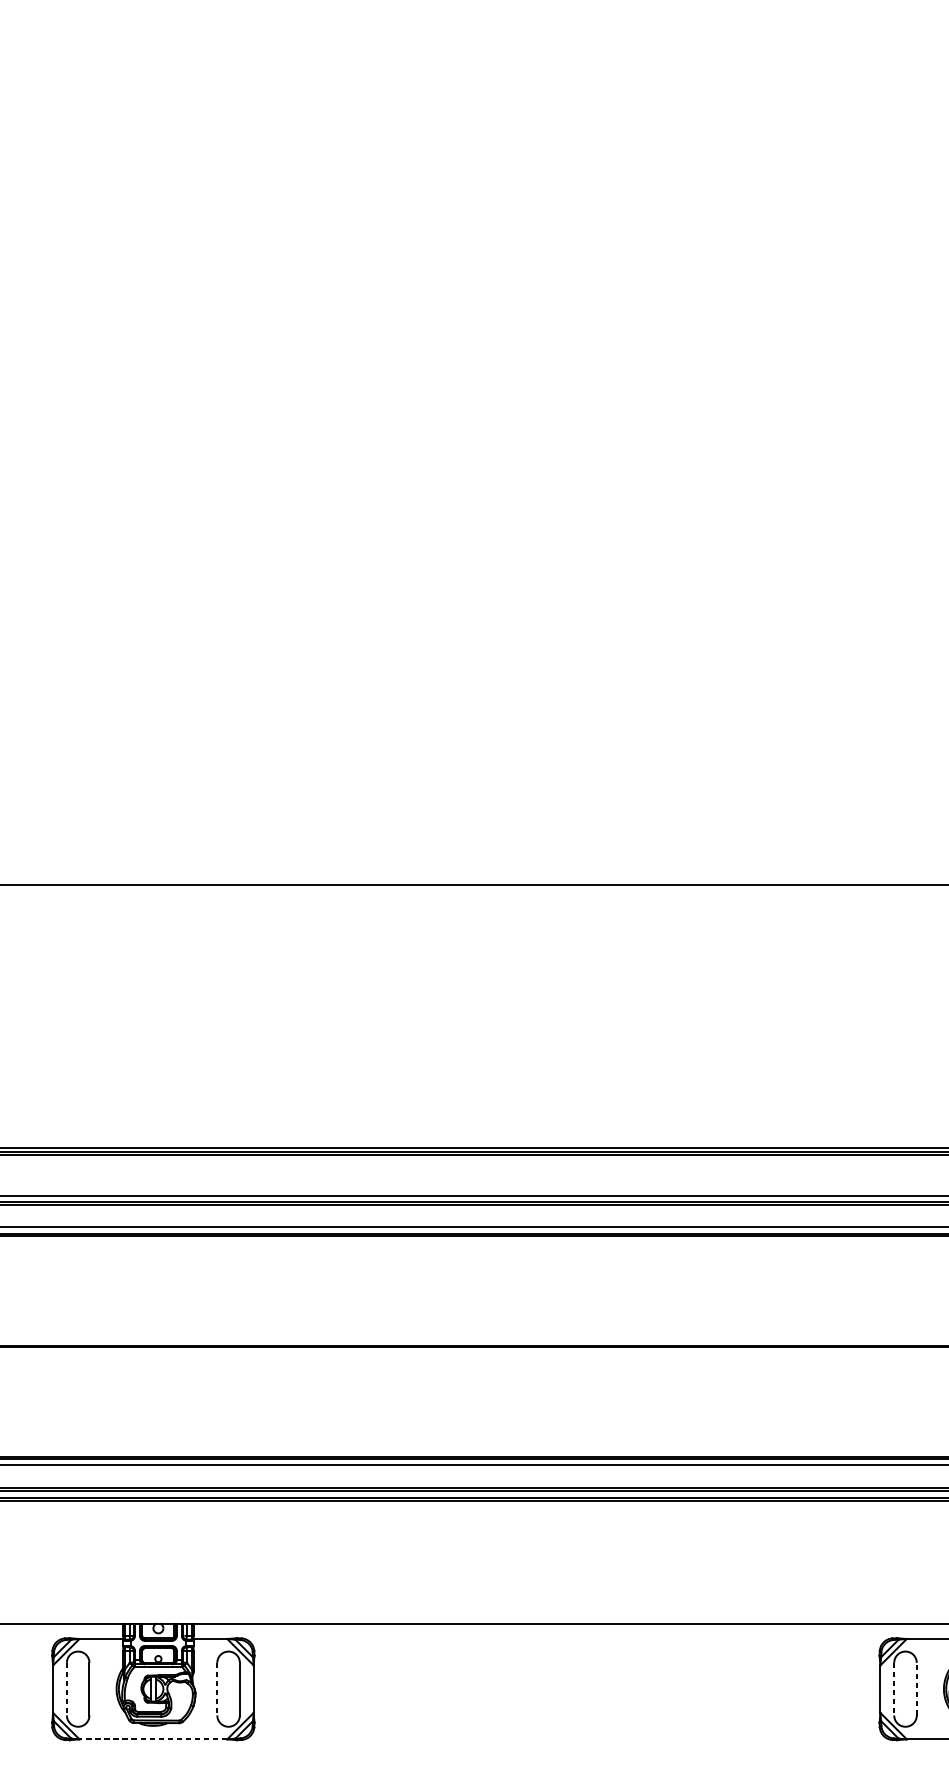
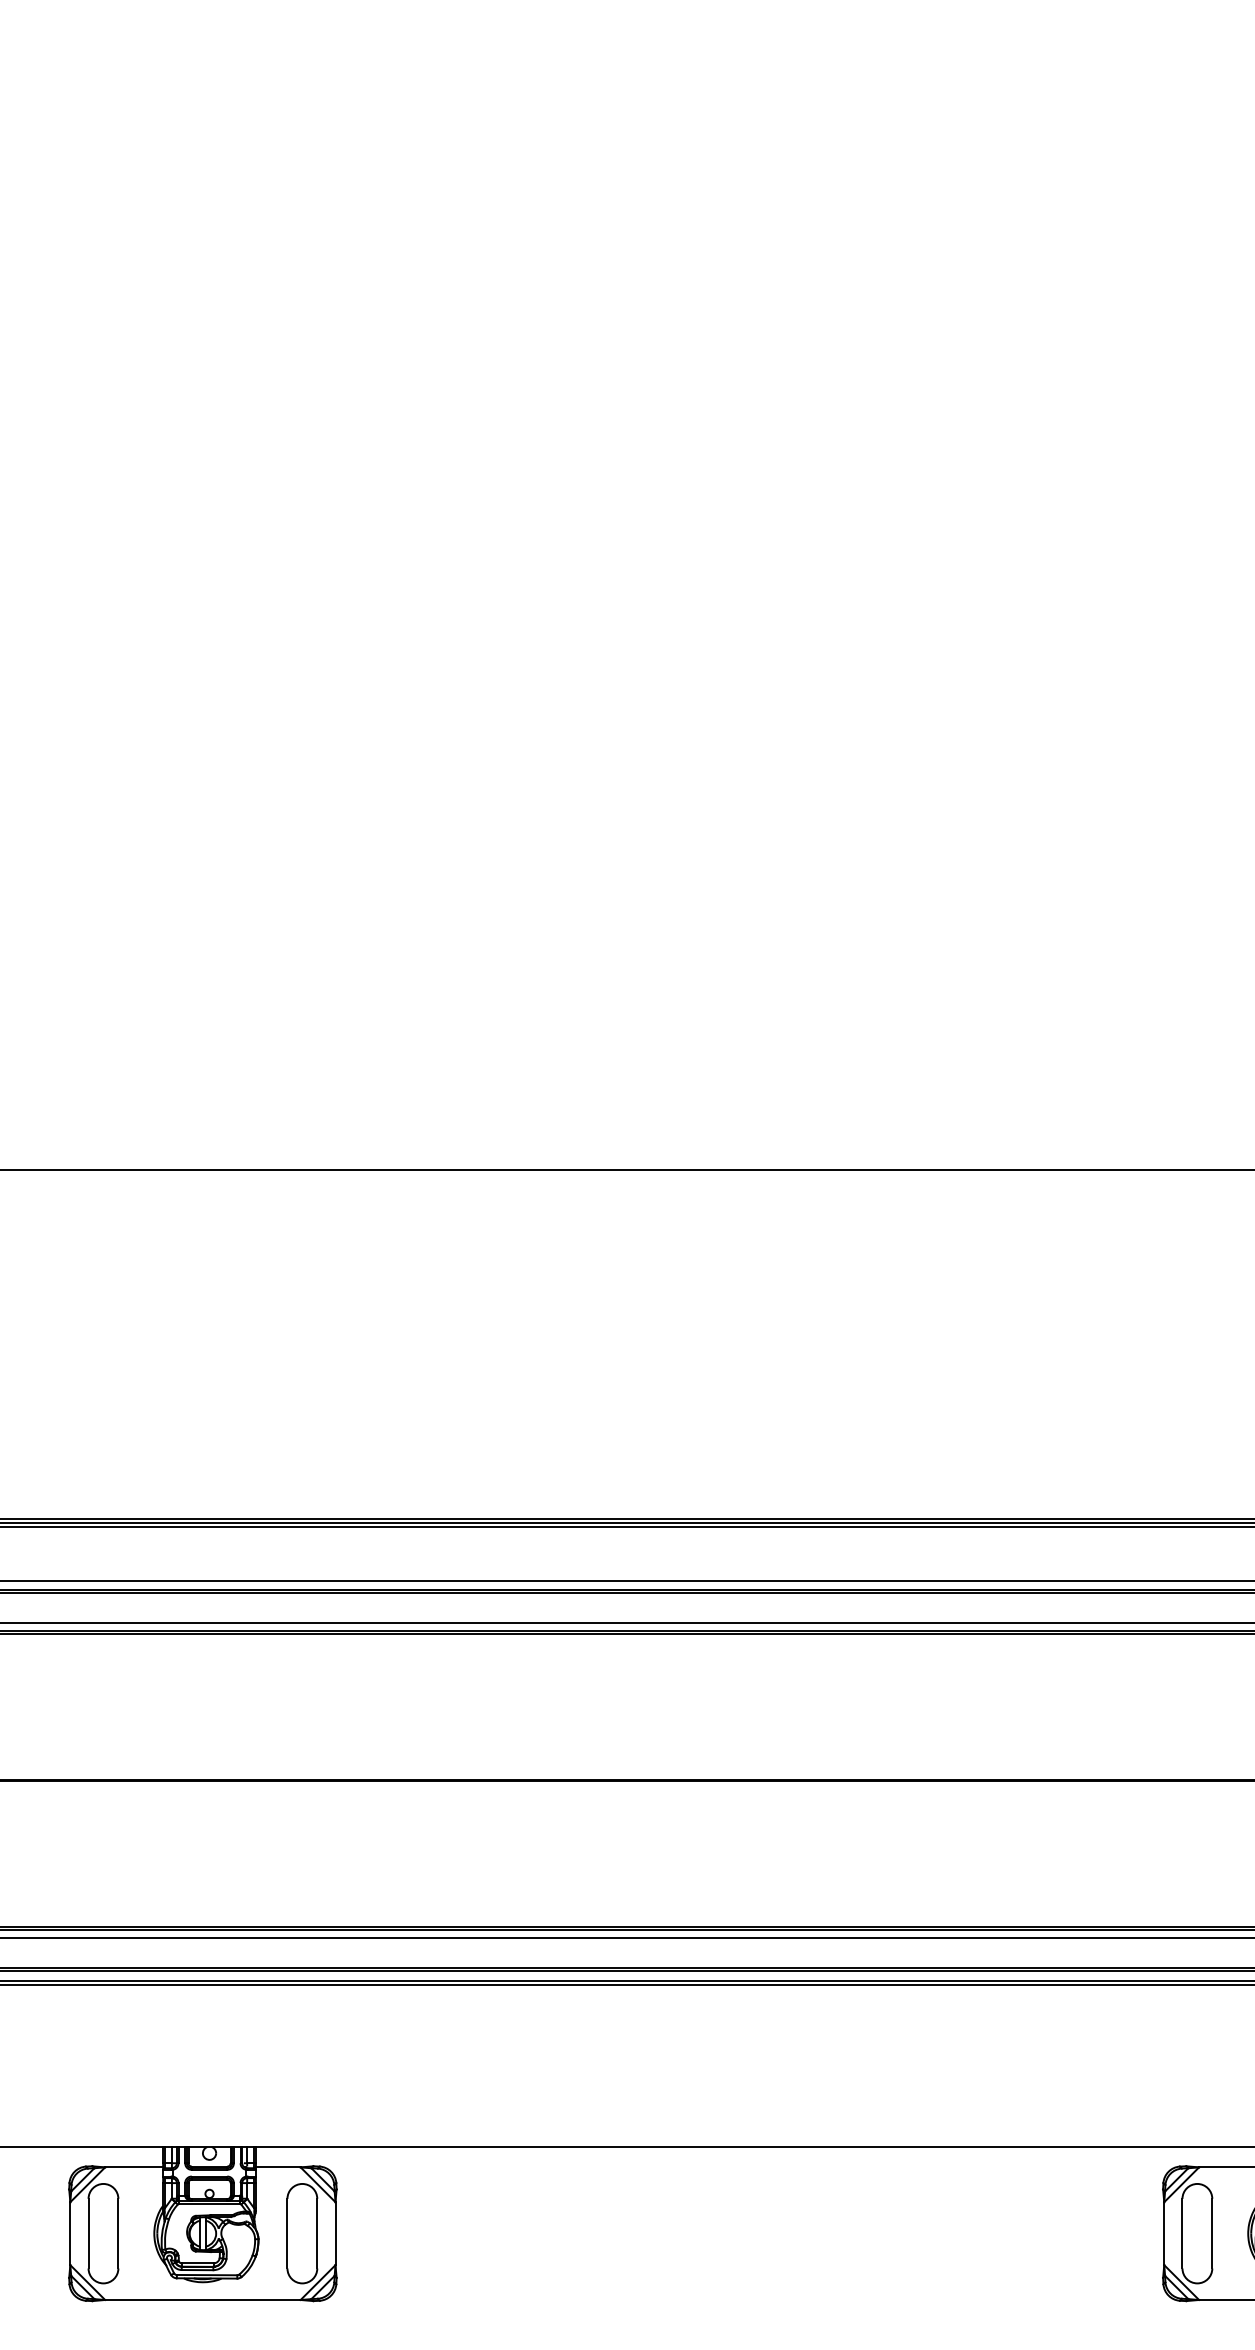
line: (66, 1689) -> (88, 2233), dashed -> solid
line: (217, 1689) -> (287, 2233), dashed -> solid
line: (894, 1689) -> (1182, 2233), dashed -> solid
line: (916, 1689) -> (1212, 2233), dashed -> solid
line: (153, 1738) -> (202, 2299), dashed -> solid

